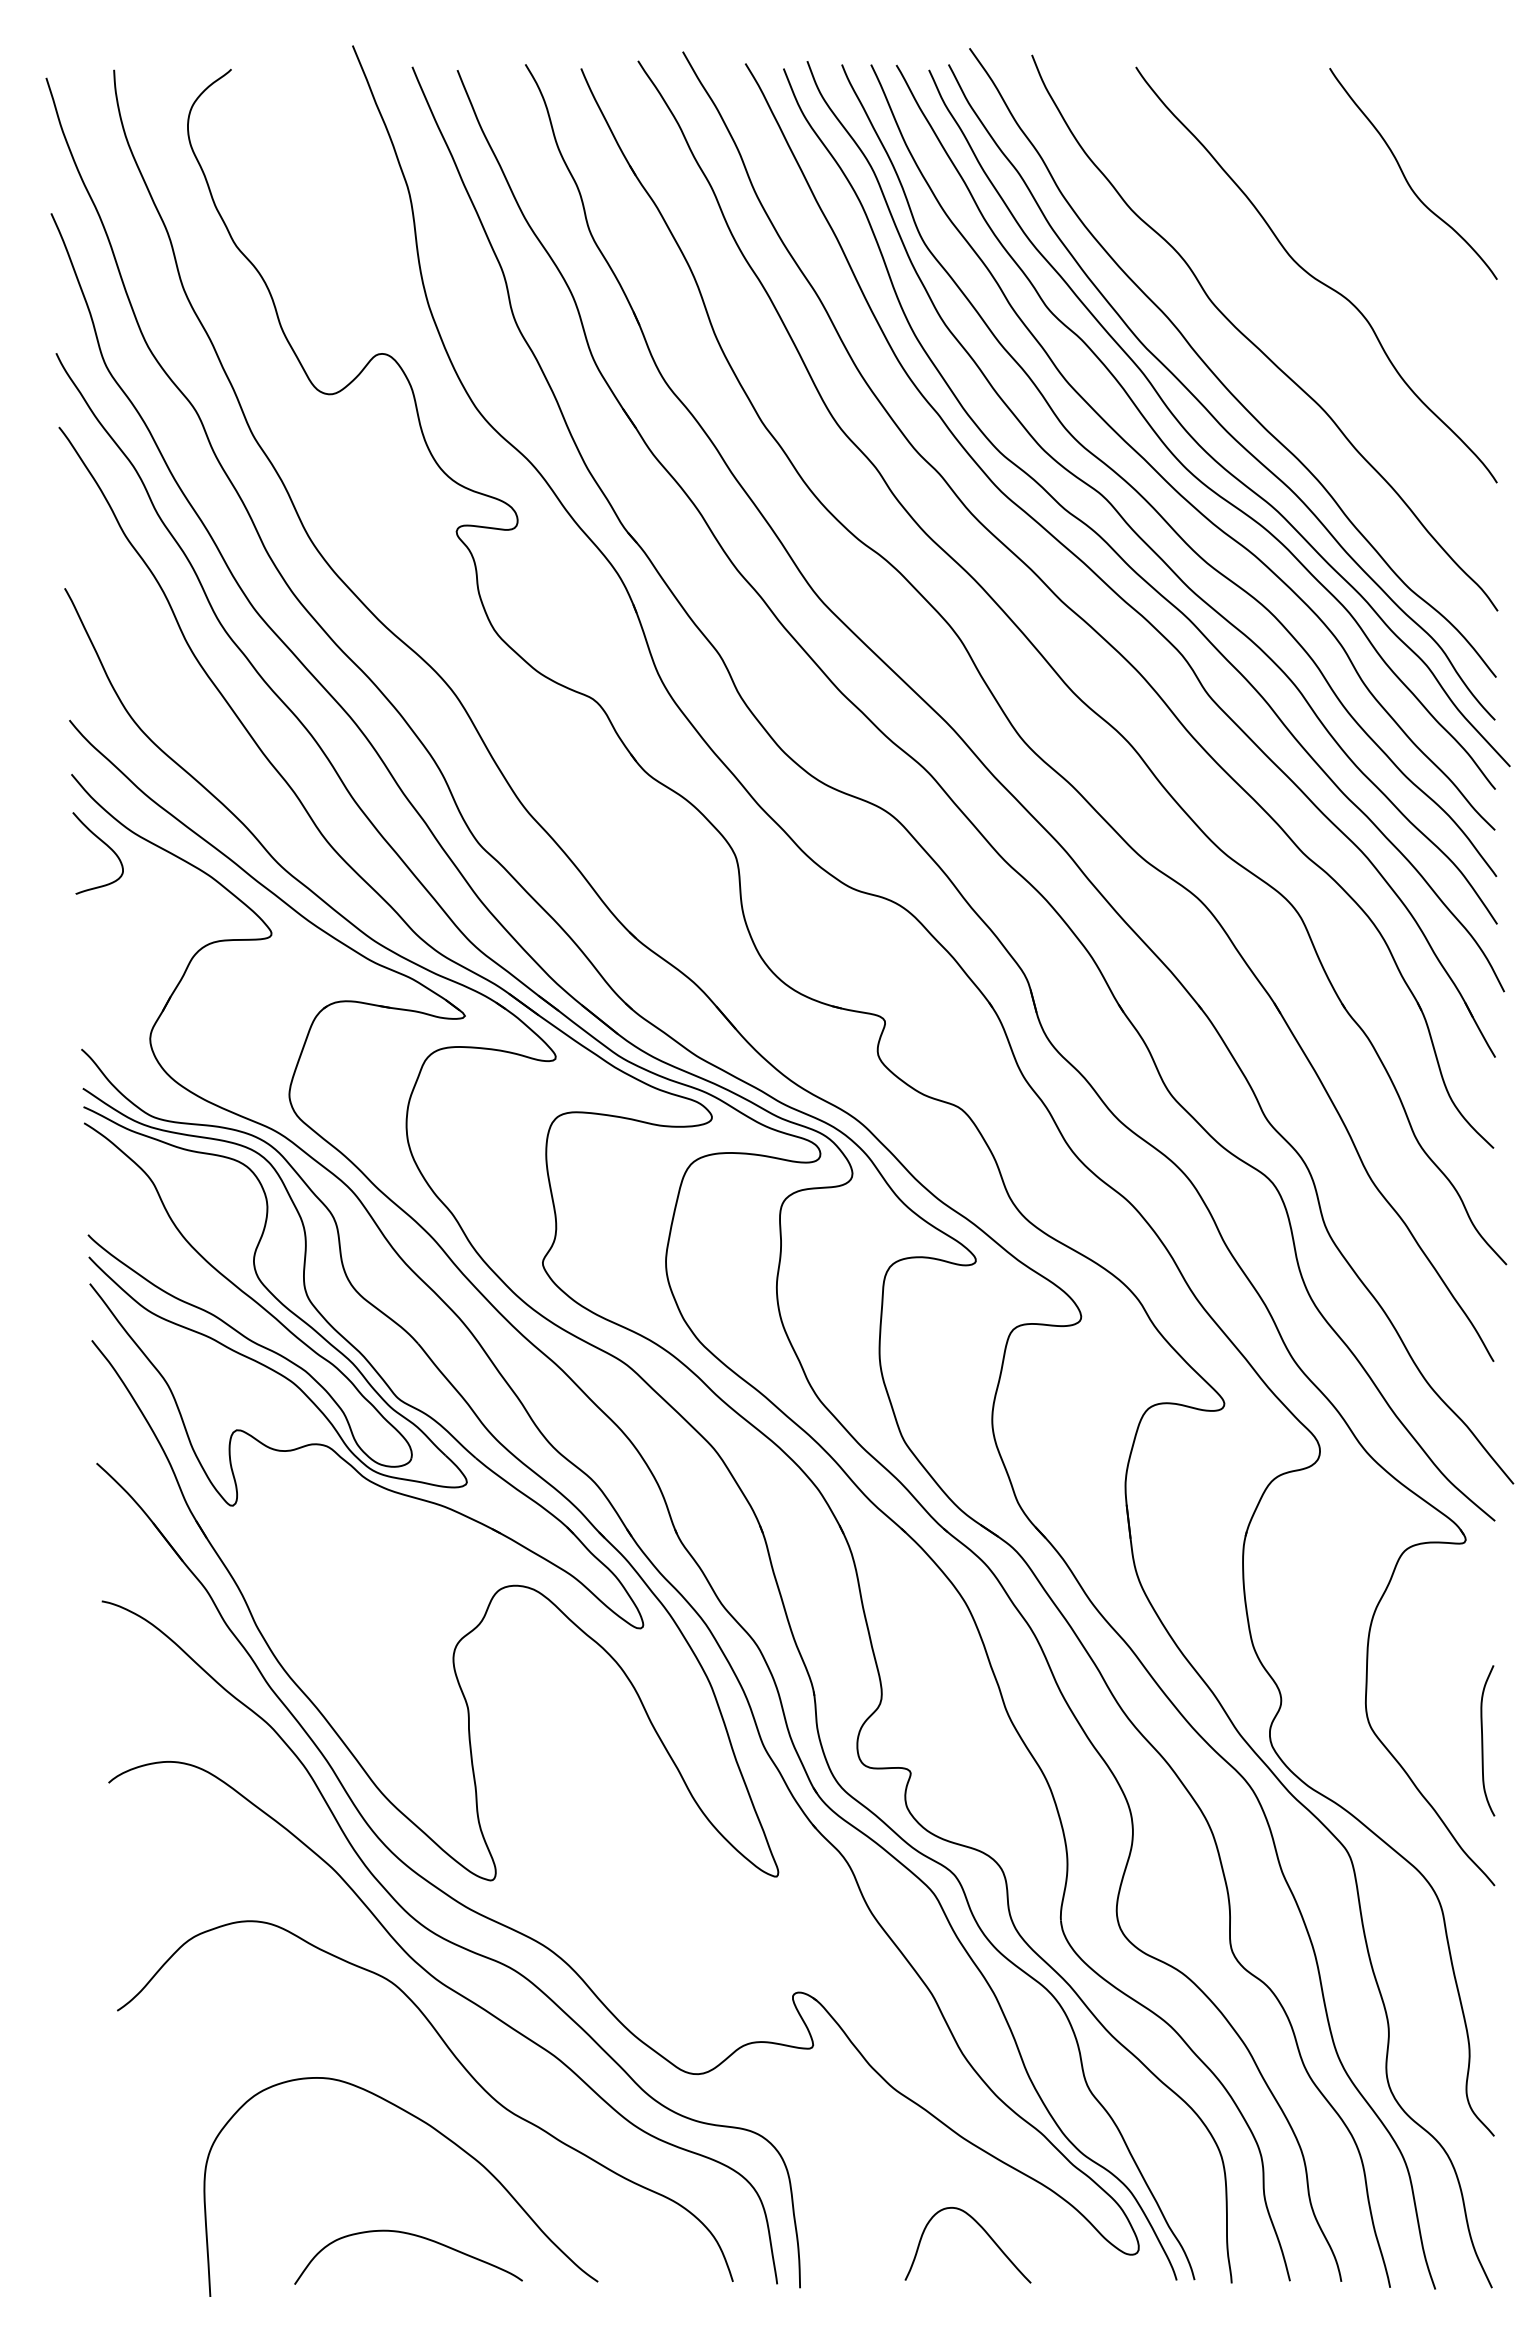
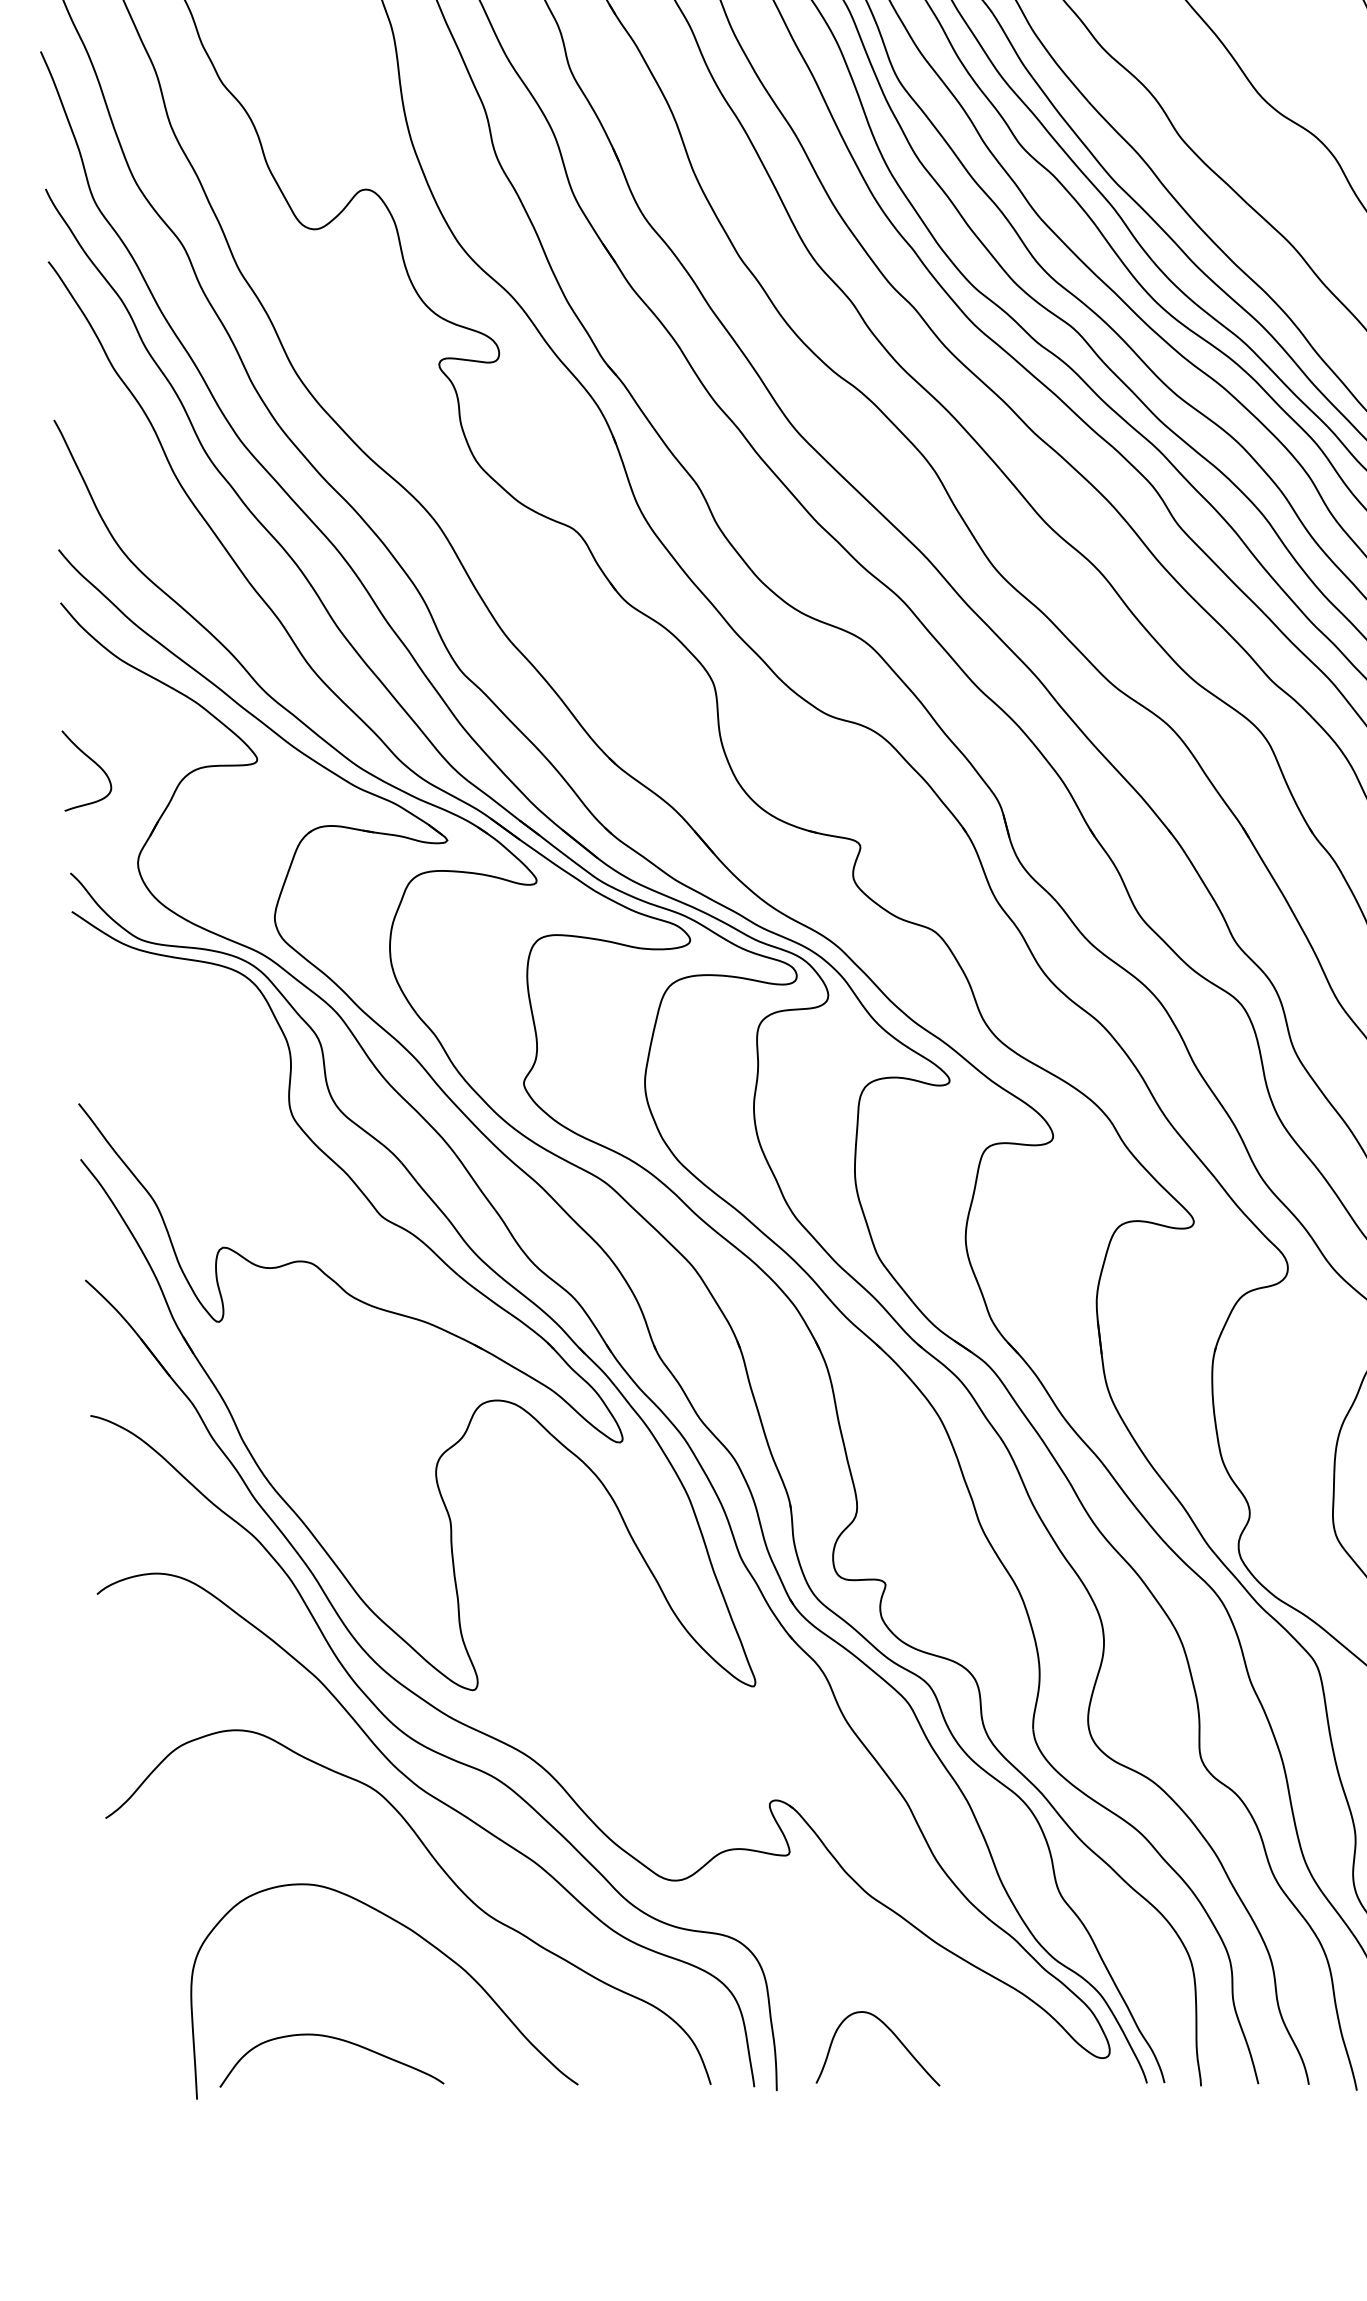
curve: (105, 845) -> (94, 763), moved
part: (275, 1297) -> (261, 1117), removed
curve: (982, 2229) -> (892, 2033), moved
curve: (415, 2236) -> (338, 2040), moved

